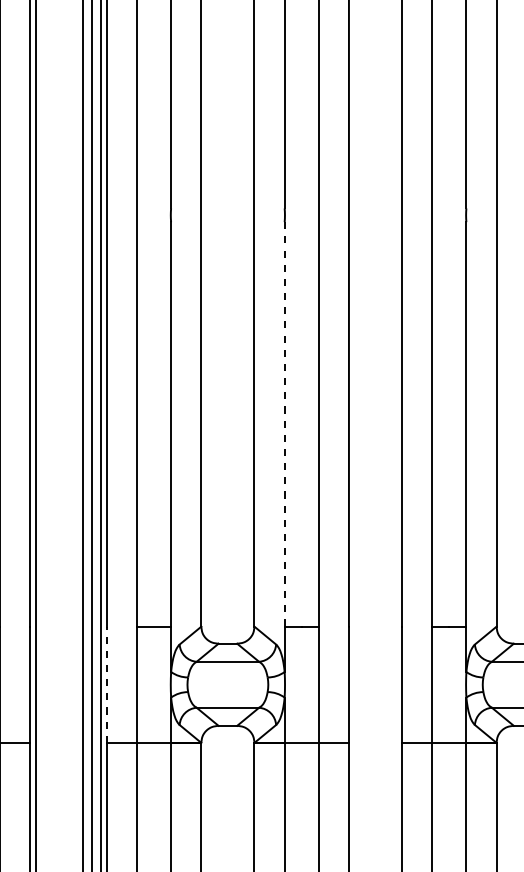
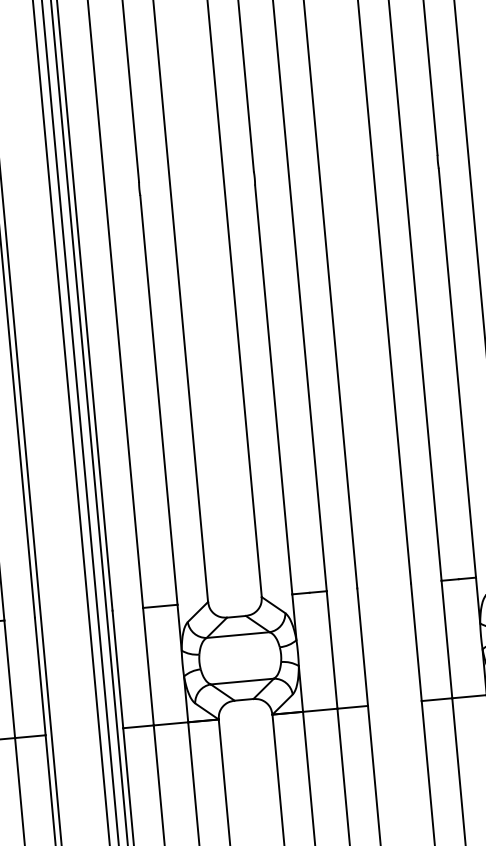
line: (284, 424) -> (273, 389), dashed -> solid
line: (106, 684) -> (117, 669), dashed -> solid

